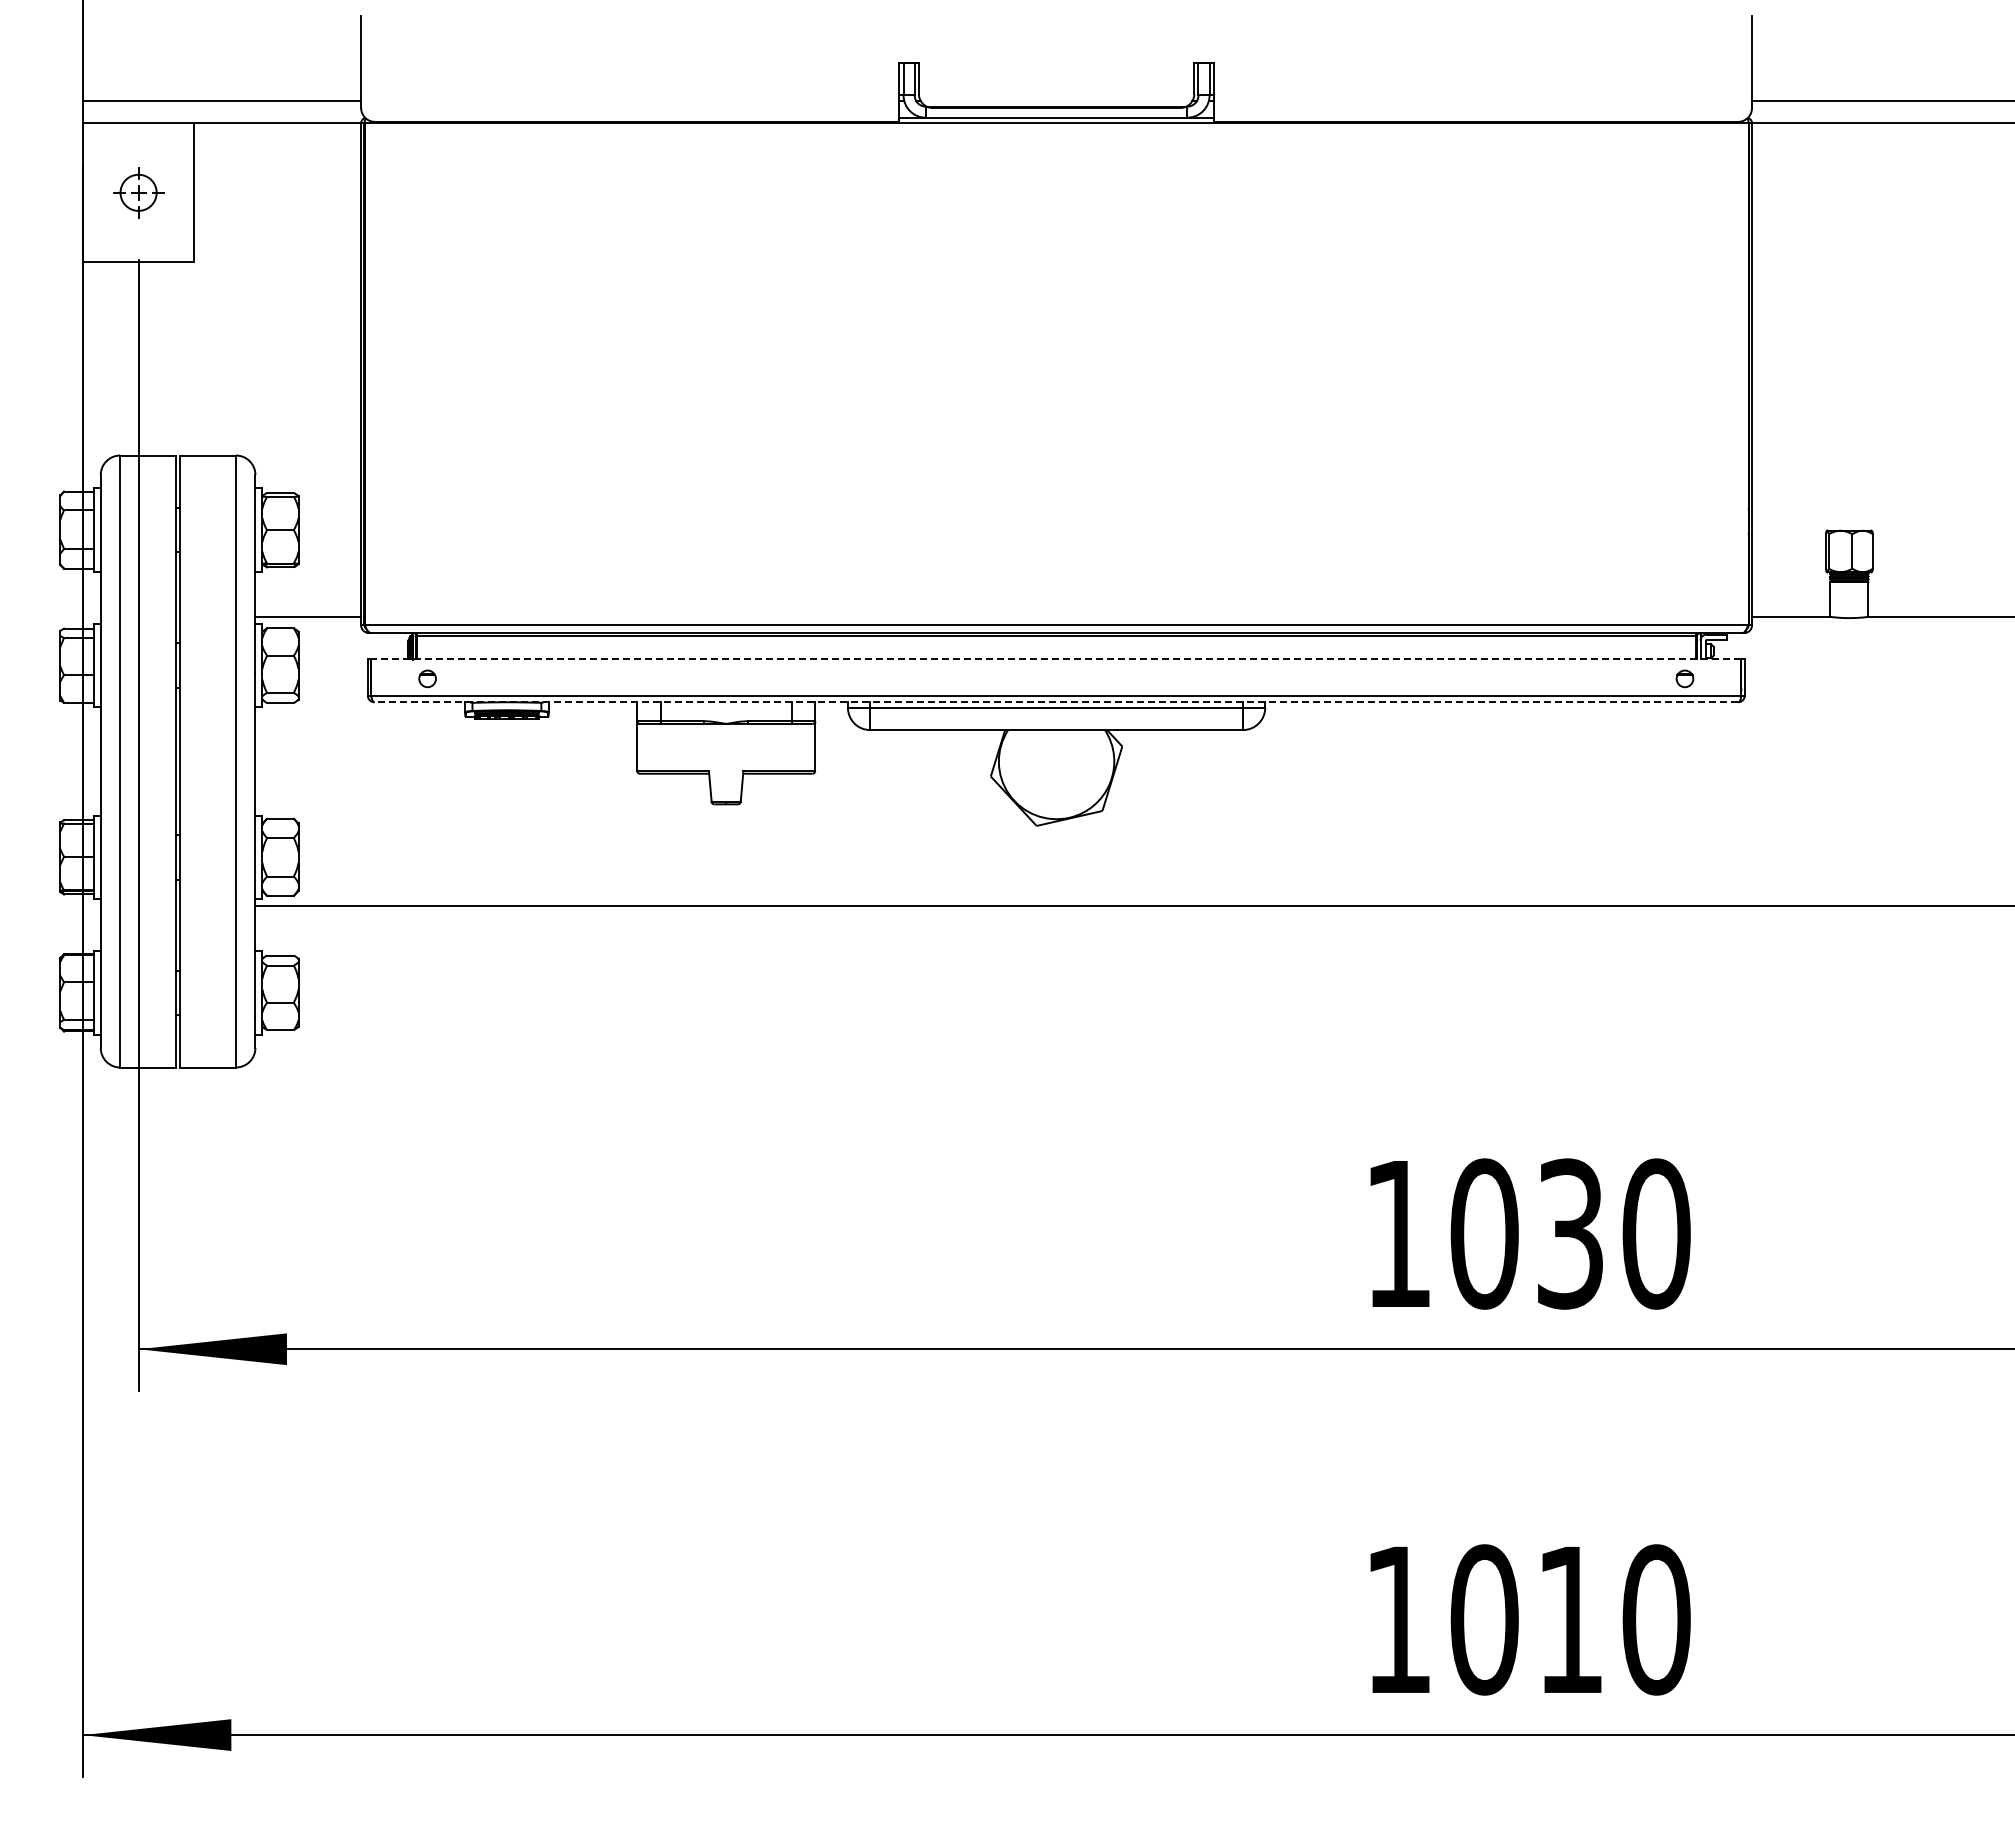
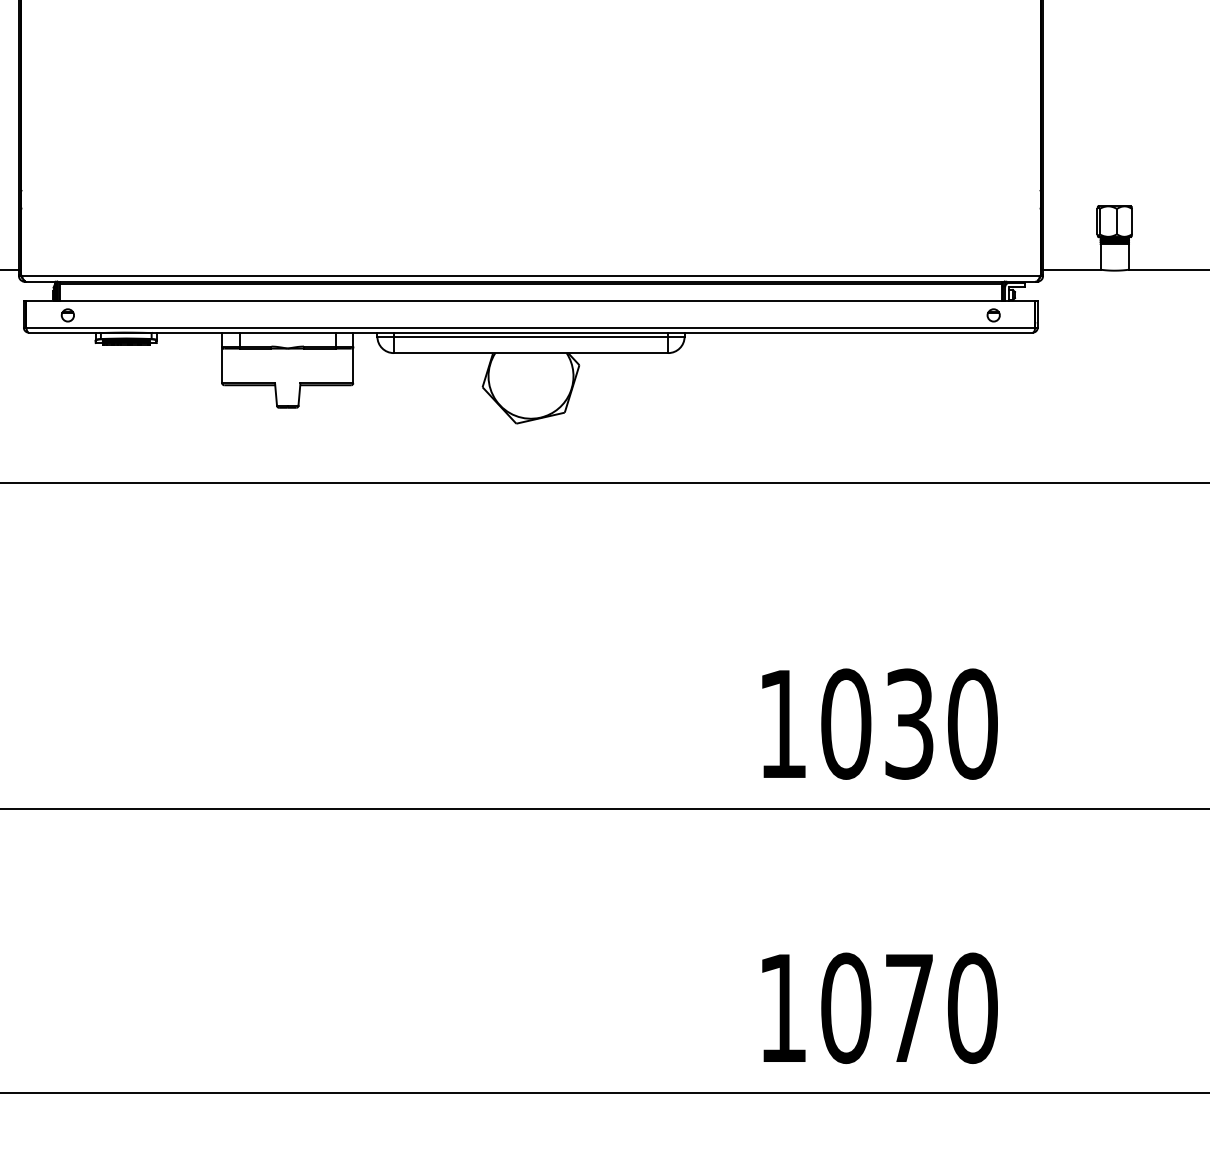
line: (1056, 659) -> (530, 301), dashed -> solid
line: (1056, 702) -> (530, 332), dashed -> solid
text: (1570, 1619) -> (909, 1007), 1010 -> 1070

